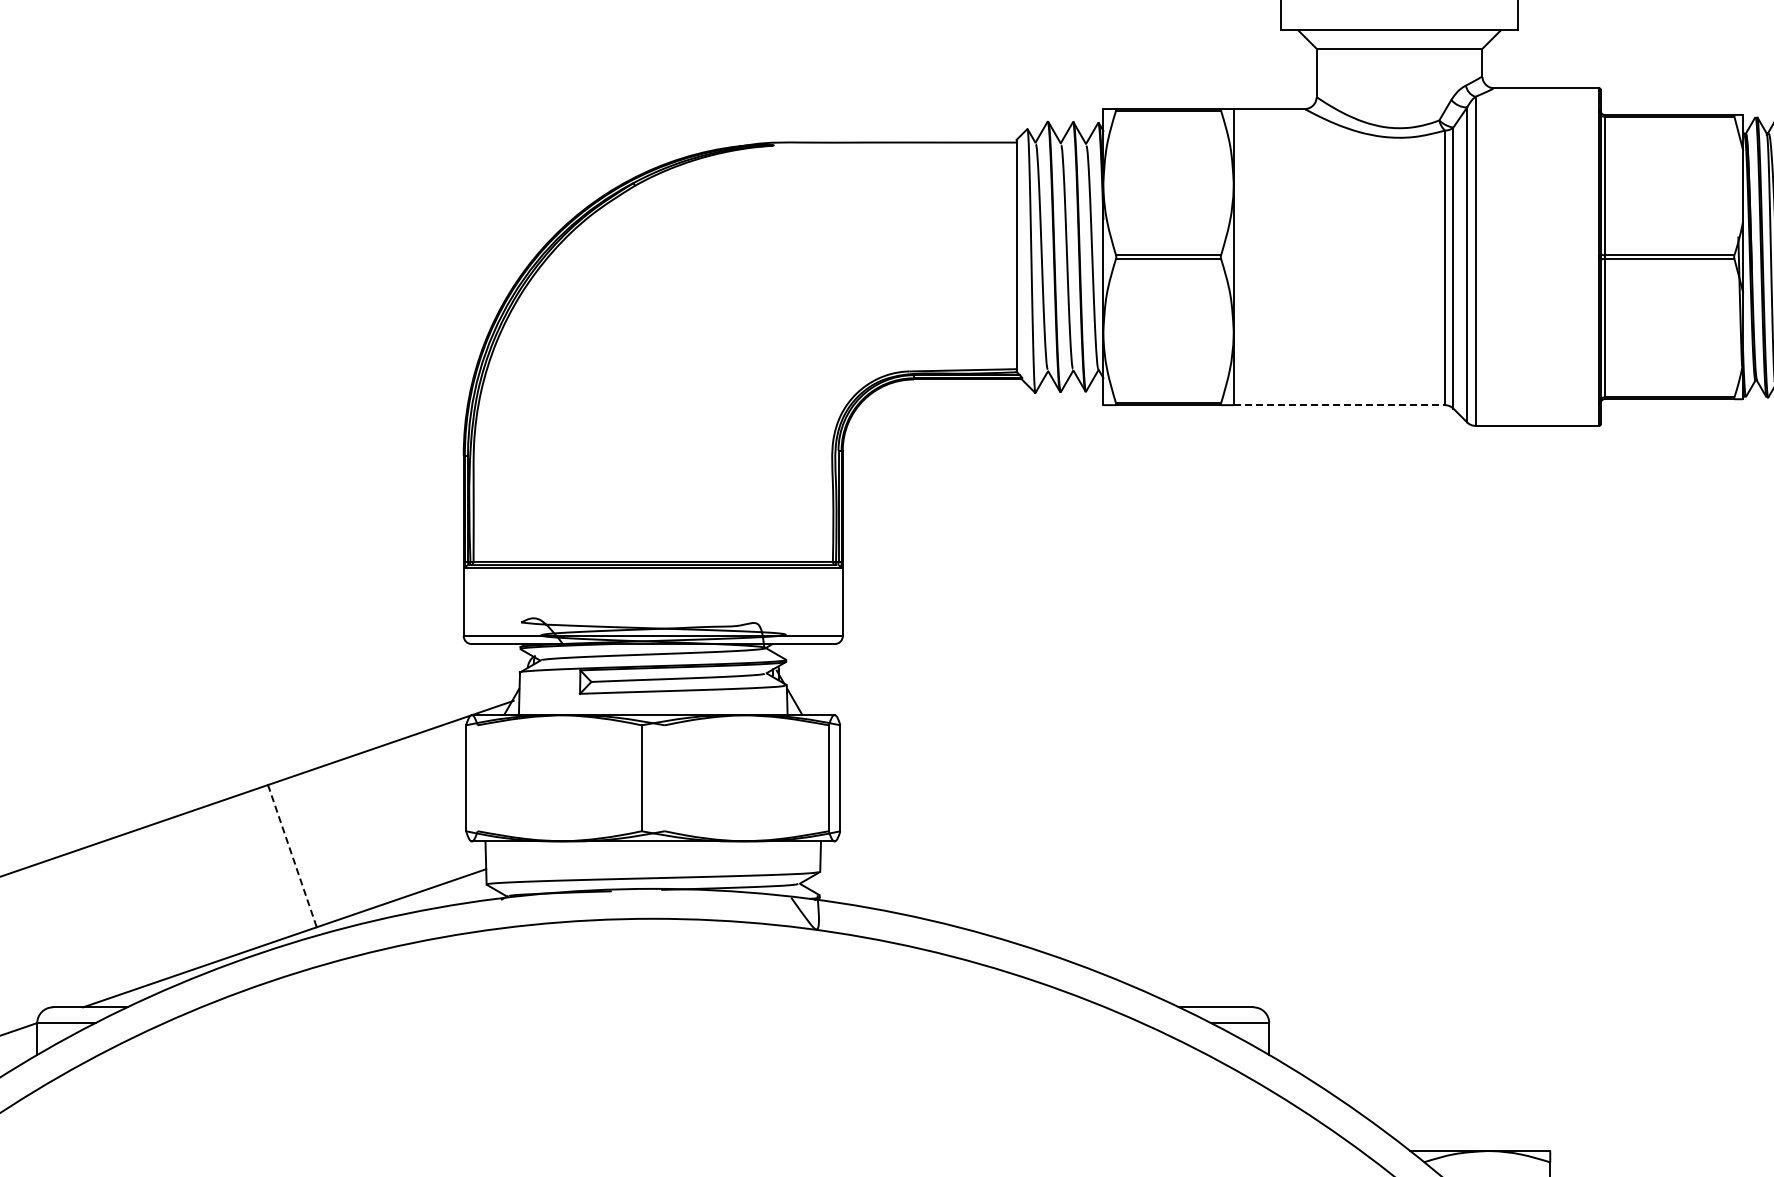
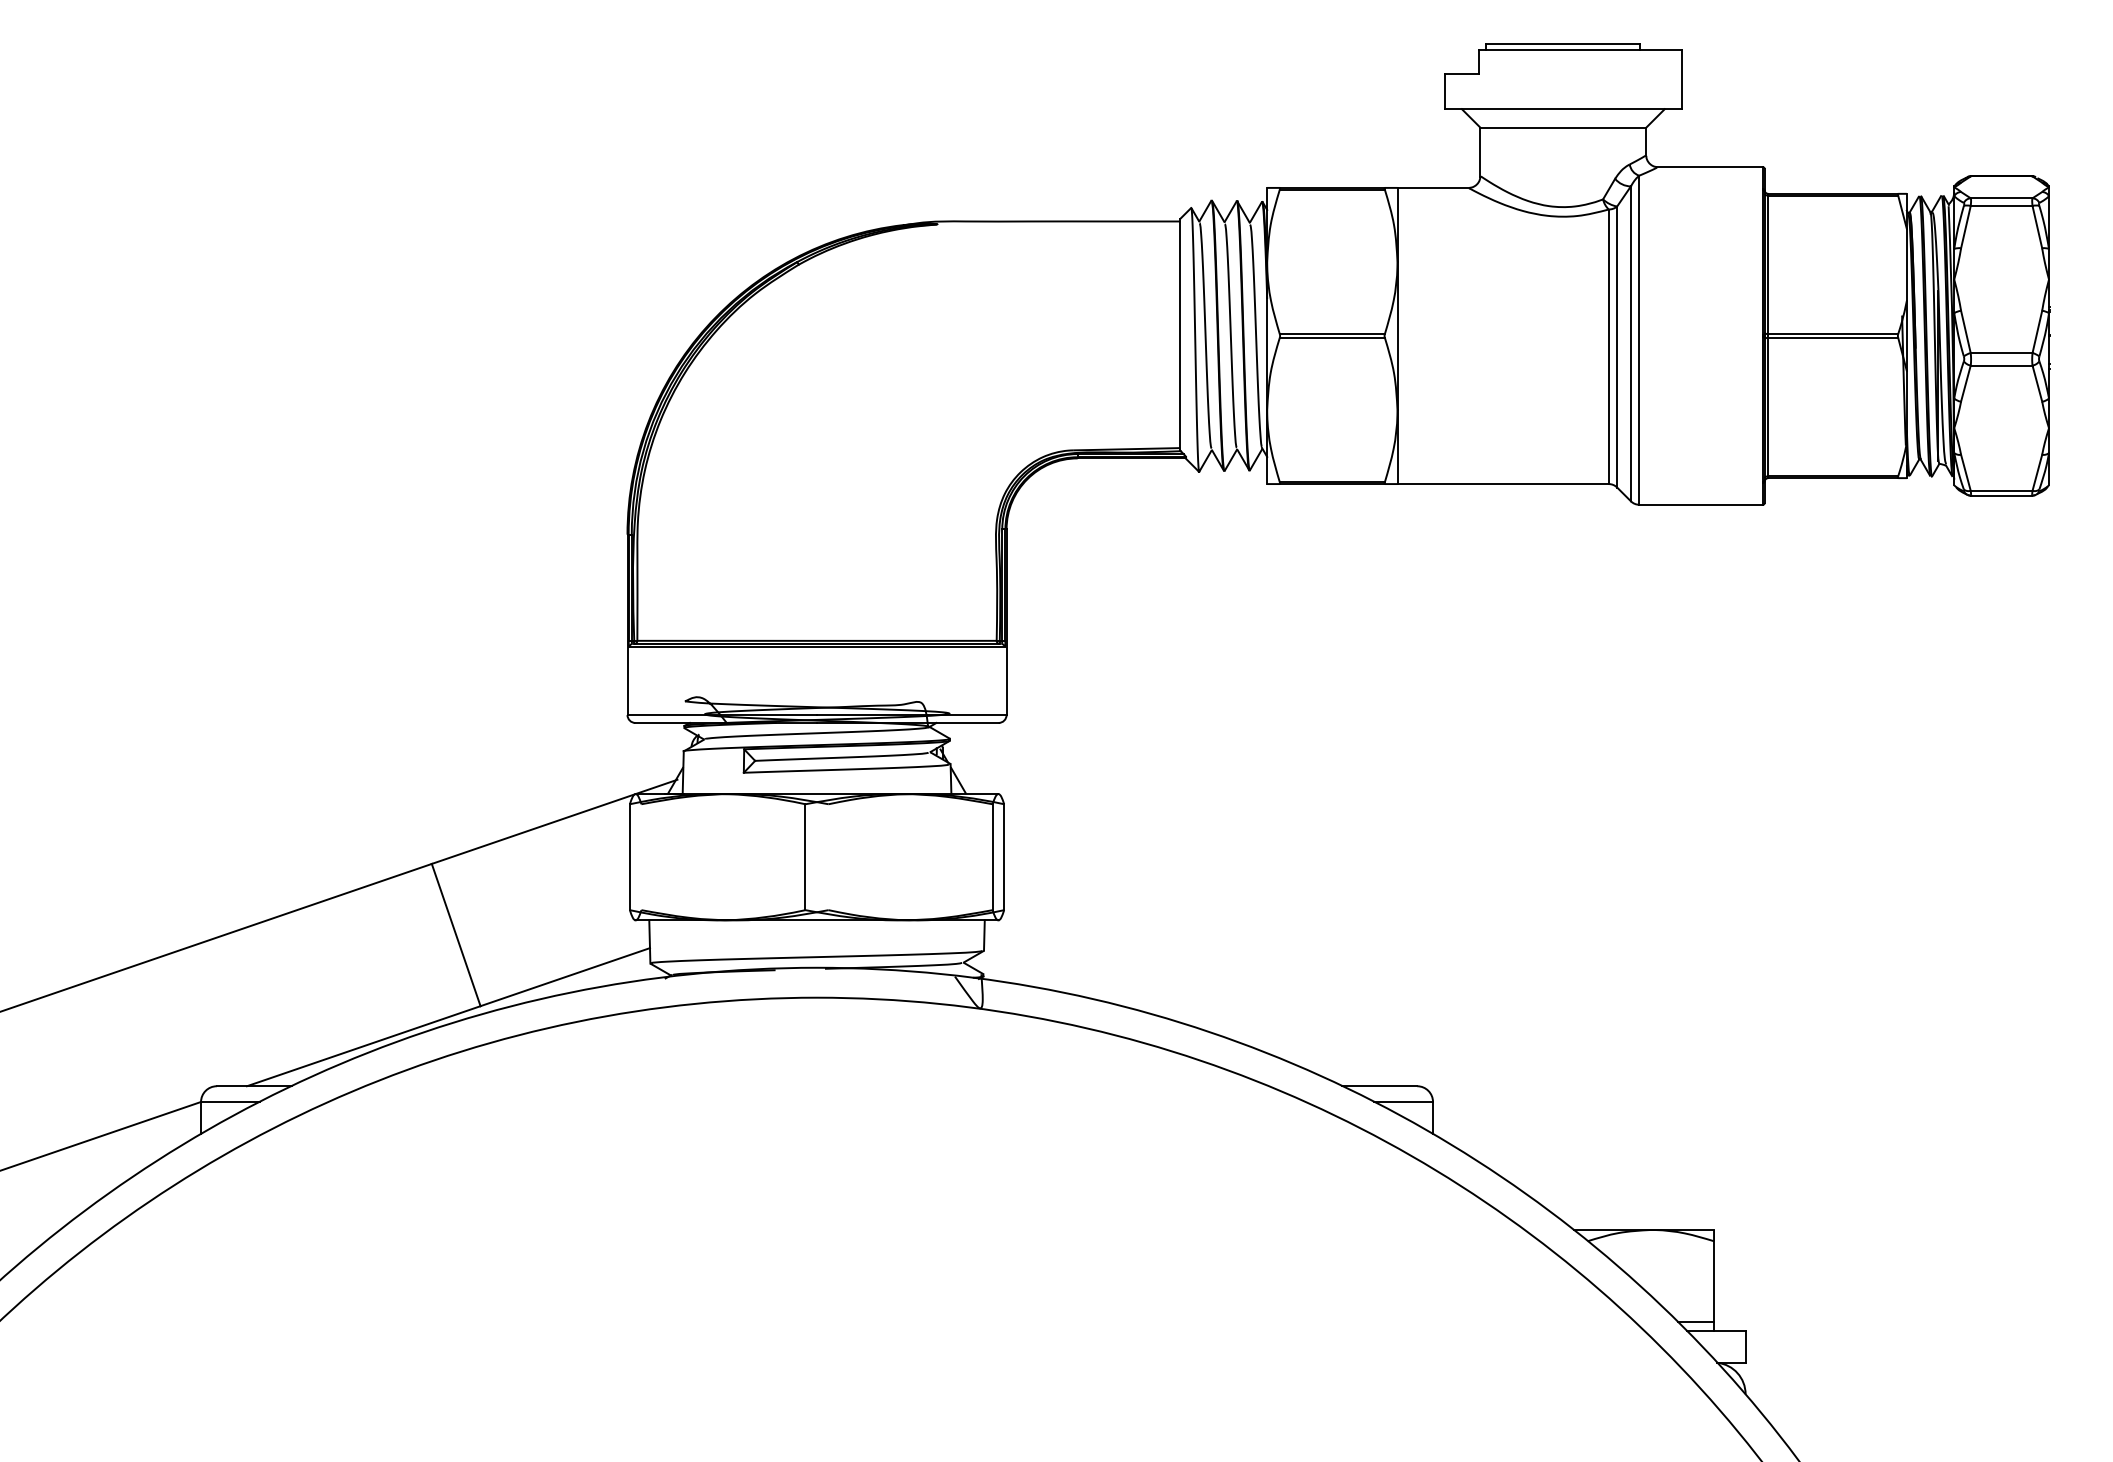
line: (1339, 405) -> (1503, 484), dashed -> solid
line: (292, 856) -> (456, 935), dashed -> solid

